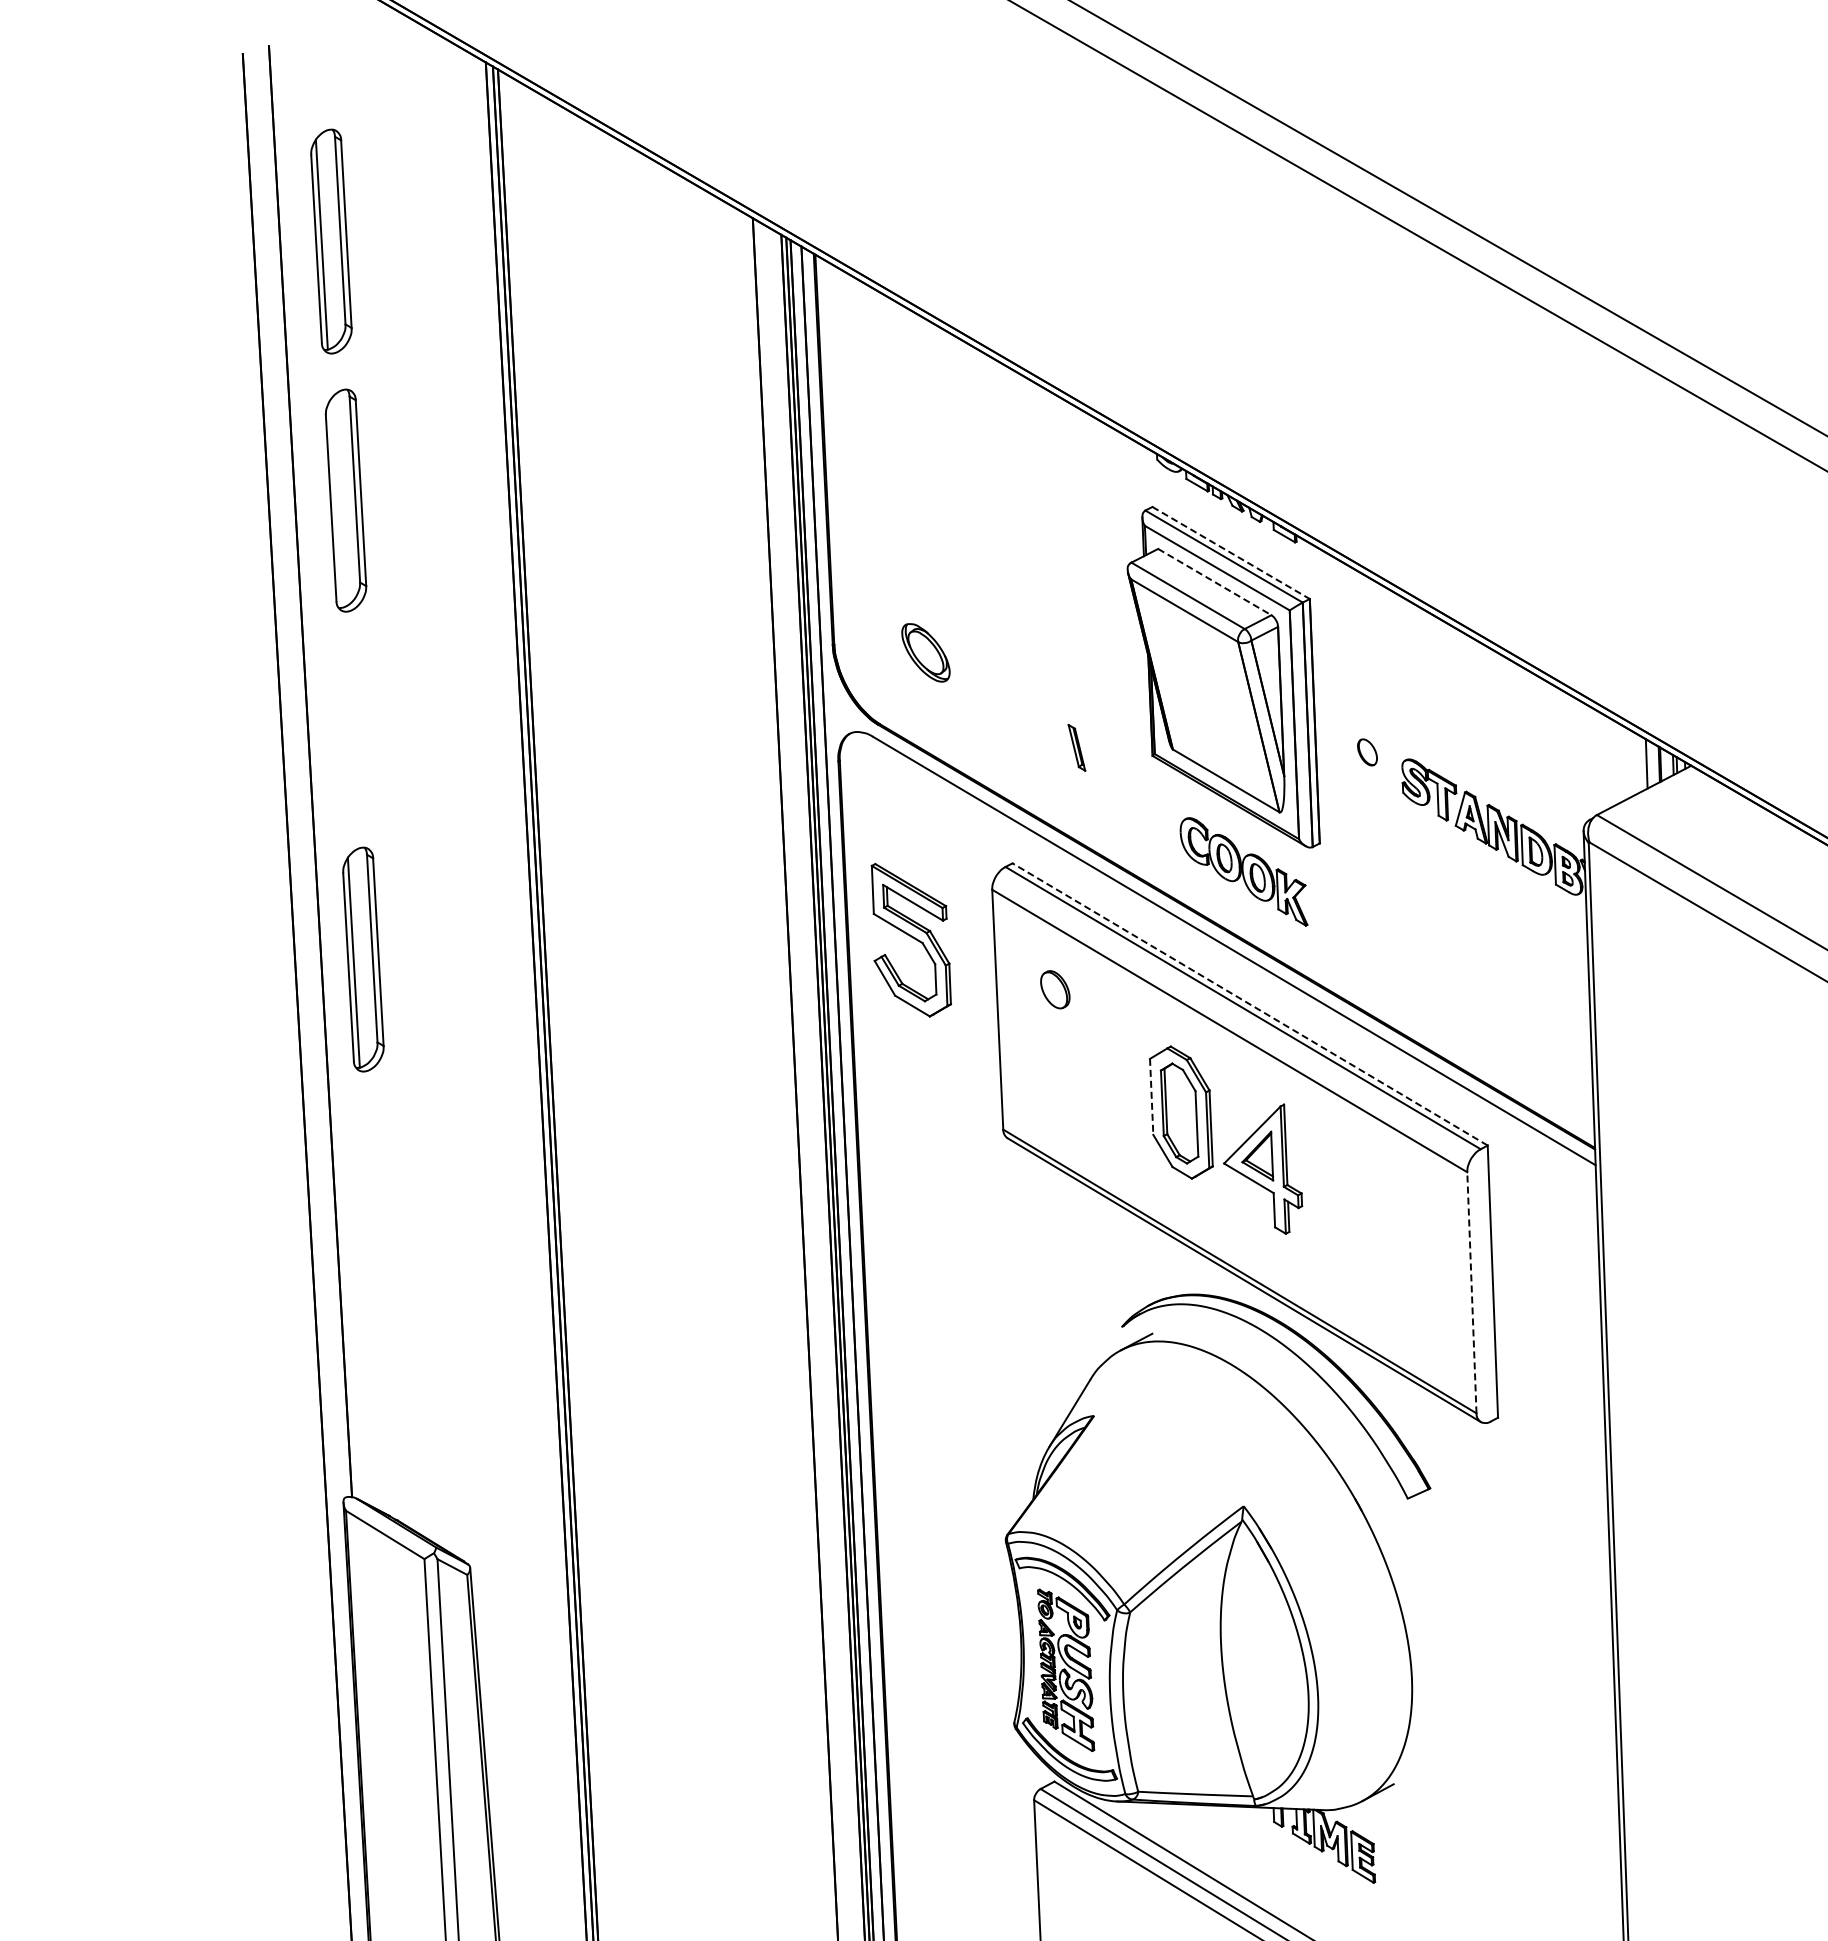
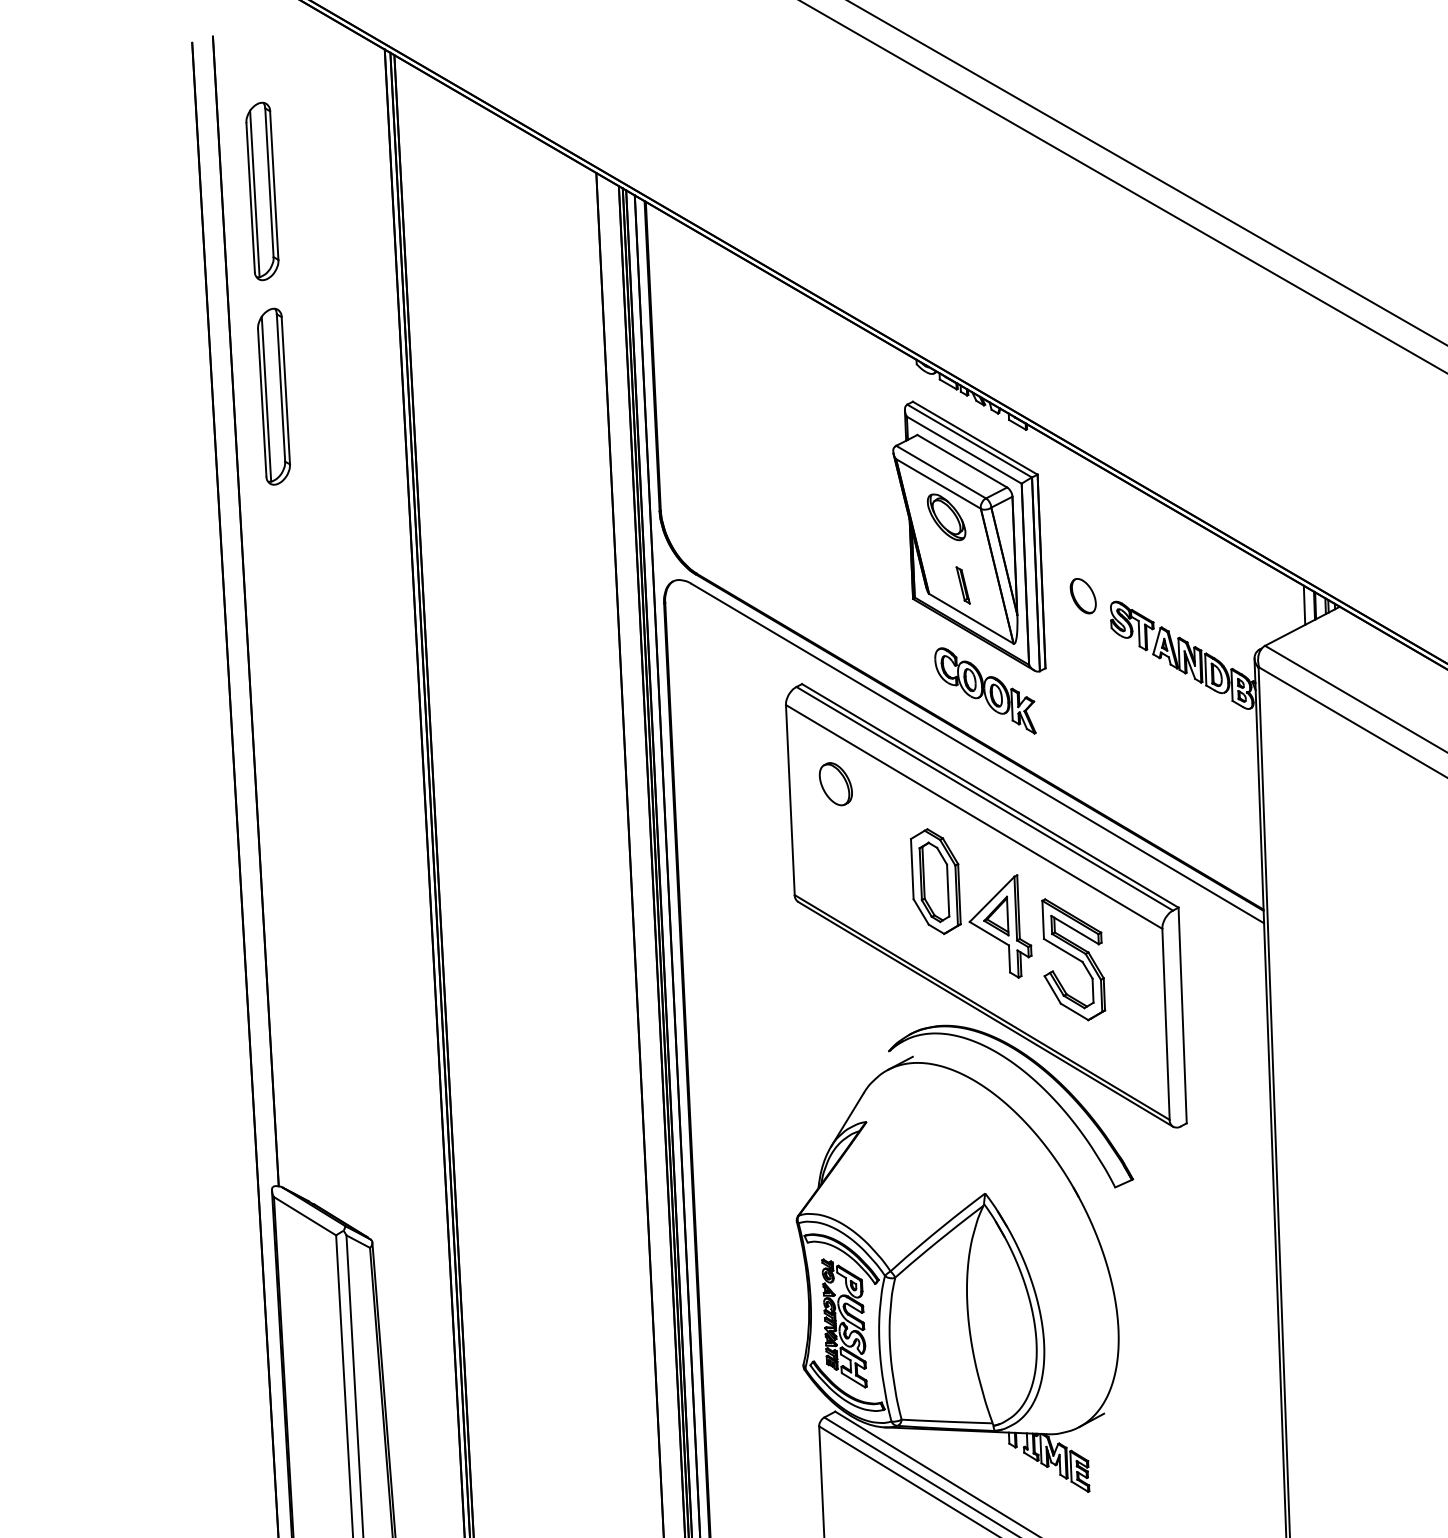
line: (336, 503) -> (266, 398), added
line: (1231, 553) -> (975, 438), dashed -> solid
line: (1214, 582) -> (962, 461), dashed -> solid
part: (925, 652) -> (946, 517), moved
part: (1076, 747) -> (962, 585), moved
part: (1367, 752) -> (1083, 596), size x1.67
part: (911, 939) -> (1073, 959), moved
part: (363, 959) -> (287, 760), removed
part: (1055, 989) -> (836, 784), size x1.43
line: (1249, 1004) -> (989, 795), dashed -> solid
line: (1151, 1097) -> (912, 869), dashed -> solid
line: (1471, 1292) -> (1165, 1024), dashed -> solid

